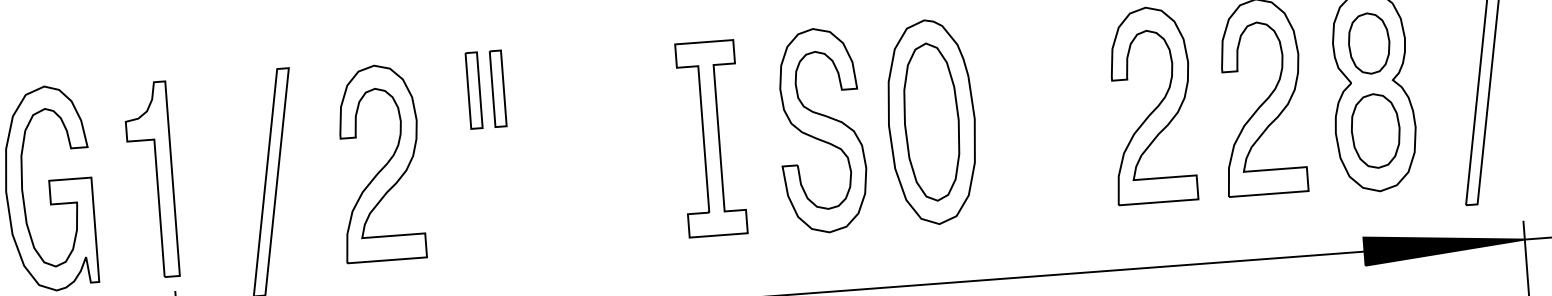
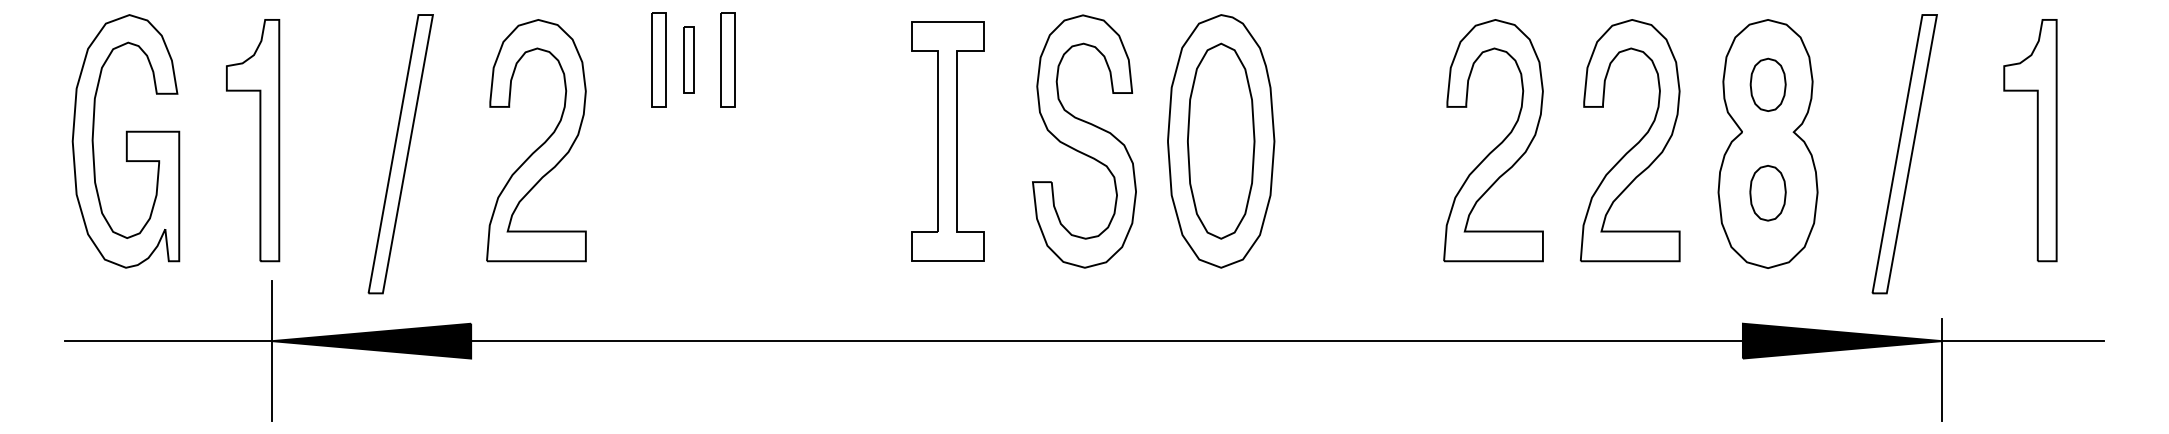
part: (1369, 43) -> (1768, 84), size x0.7
part: (528, 86) -> (727, 59), added
part: (497, 88) -> (688, 59), size x0.7
part: (1375, 130) -> (1767, 192), size x0.6

